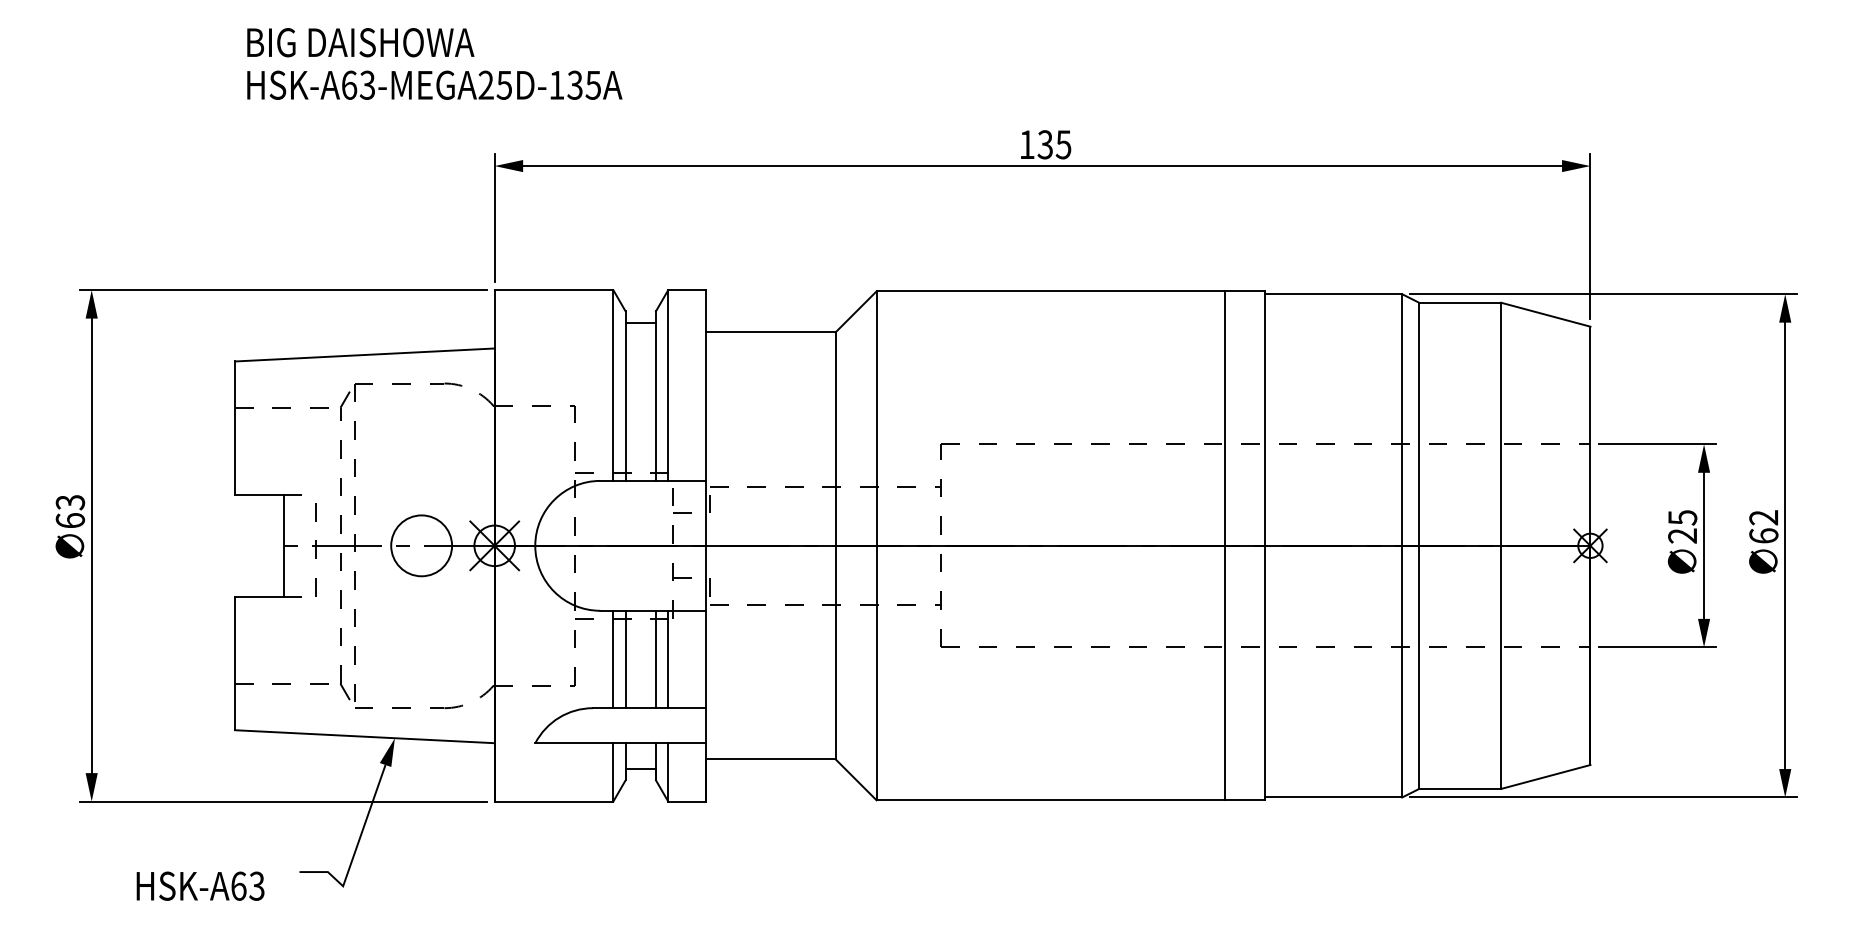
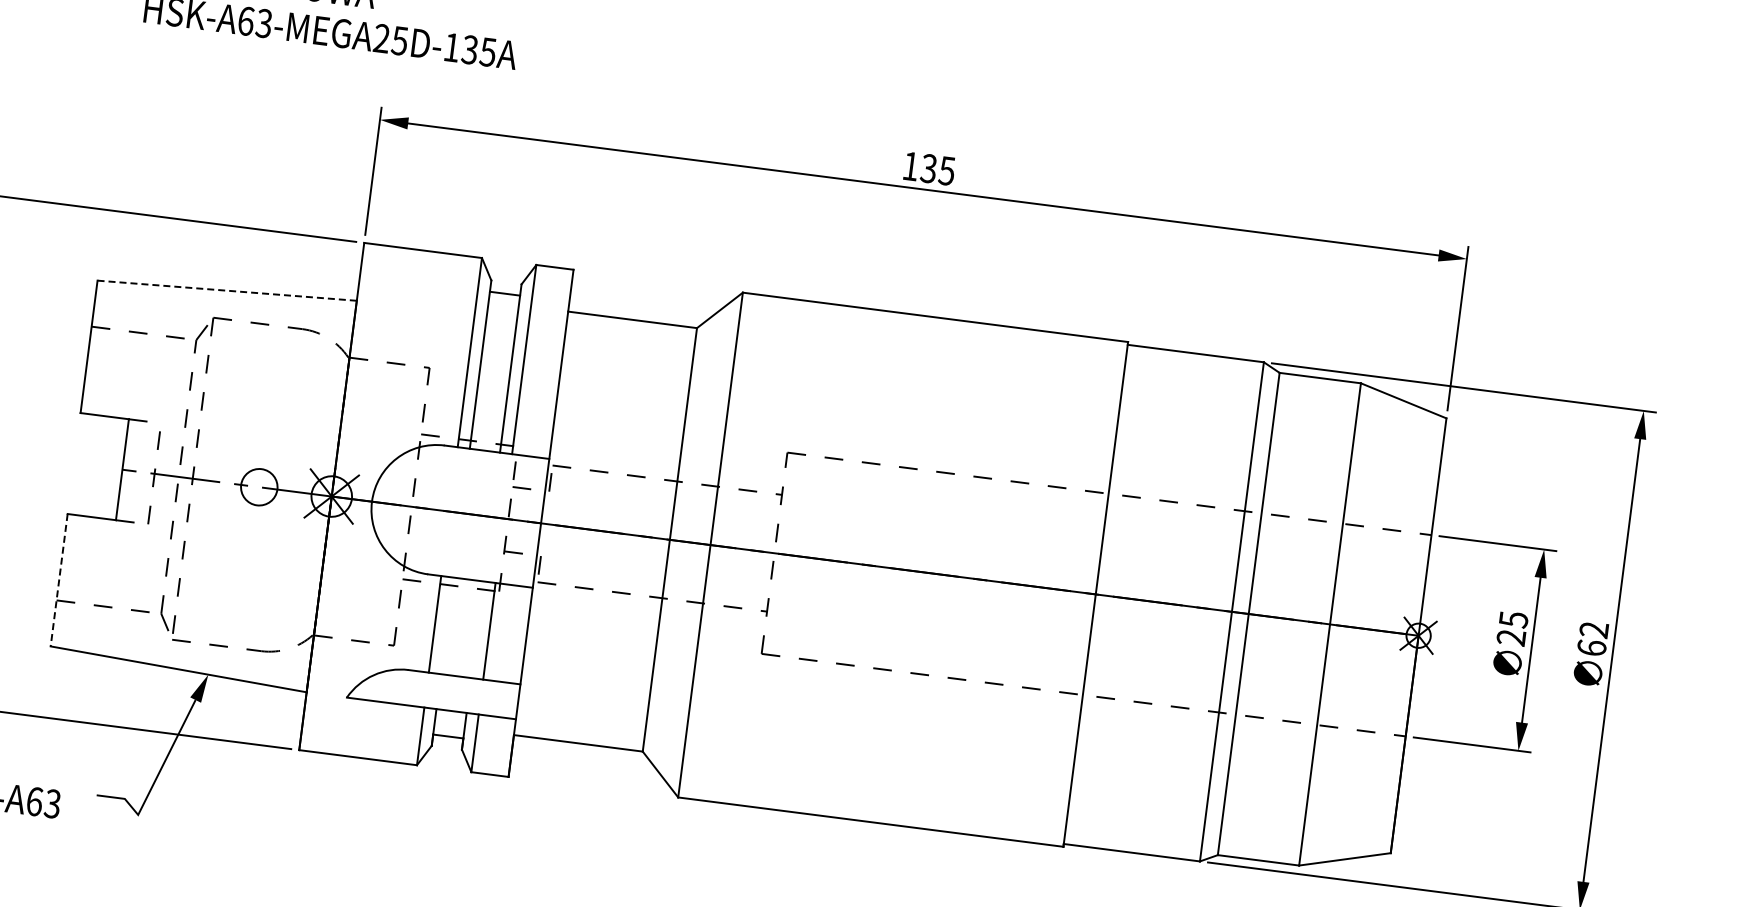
line: (365, 354) -> (227, 290), solid -> dashed
circle: (421, 545) -> (259, 486), size x0.6
line: (1225, 545) -> (1056, 589), removed
line: (625, 659) -> (447, 625), removed
line: (656, 659) -> (477, 629), removed
line: (234, 663) -> (58, 580), solid -> dashed

